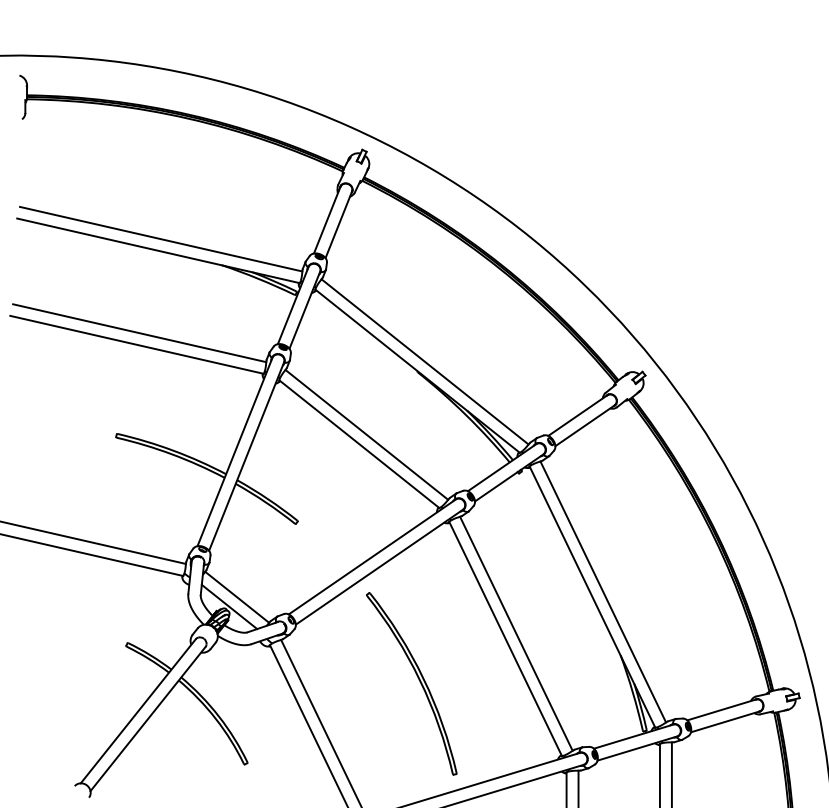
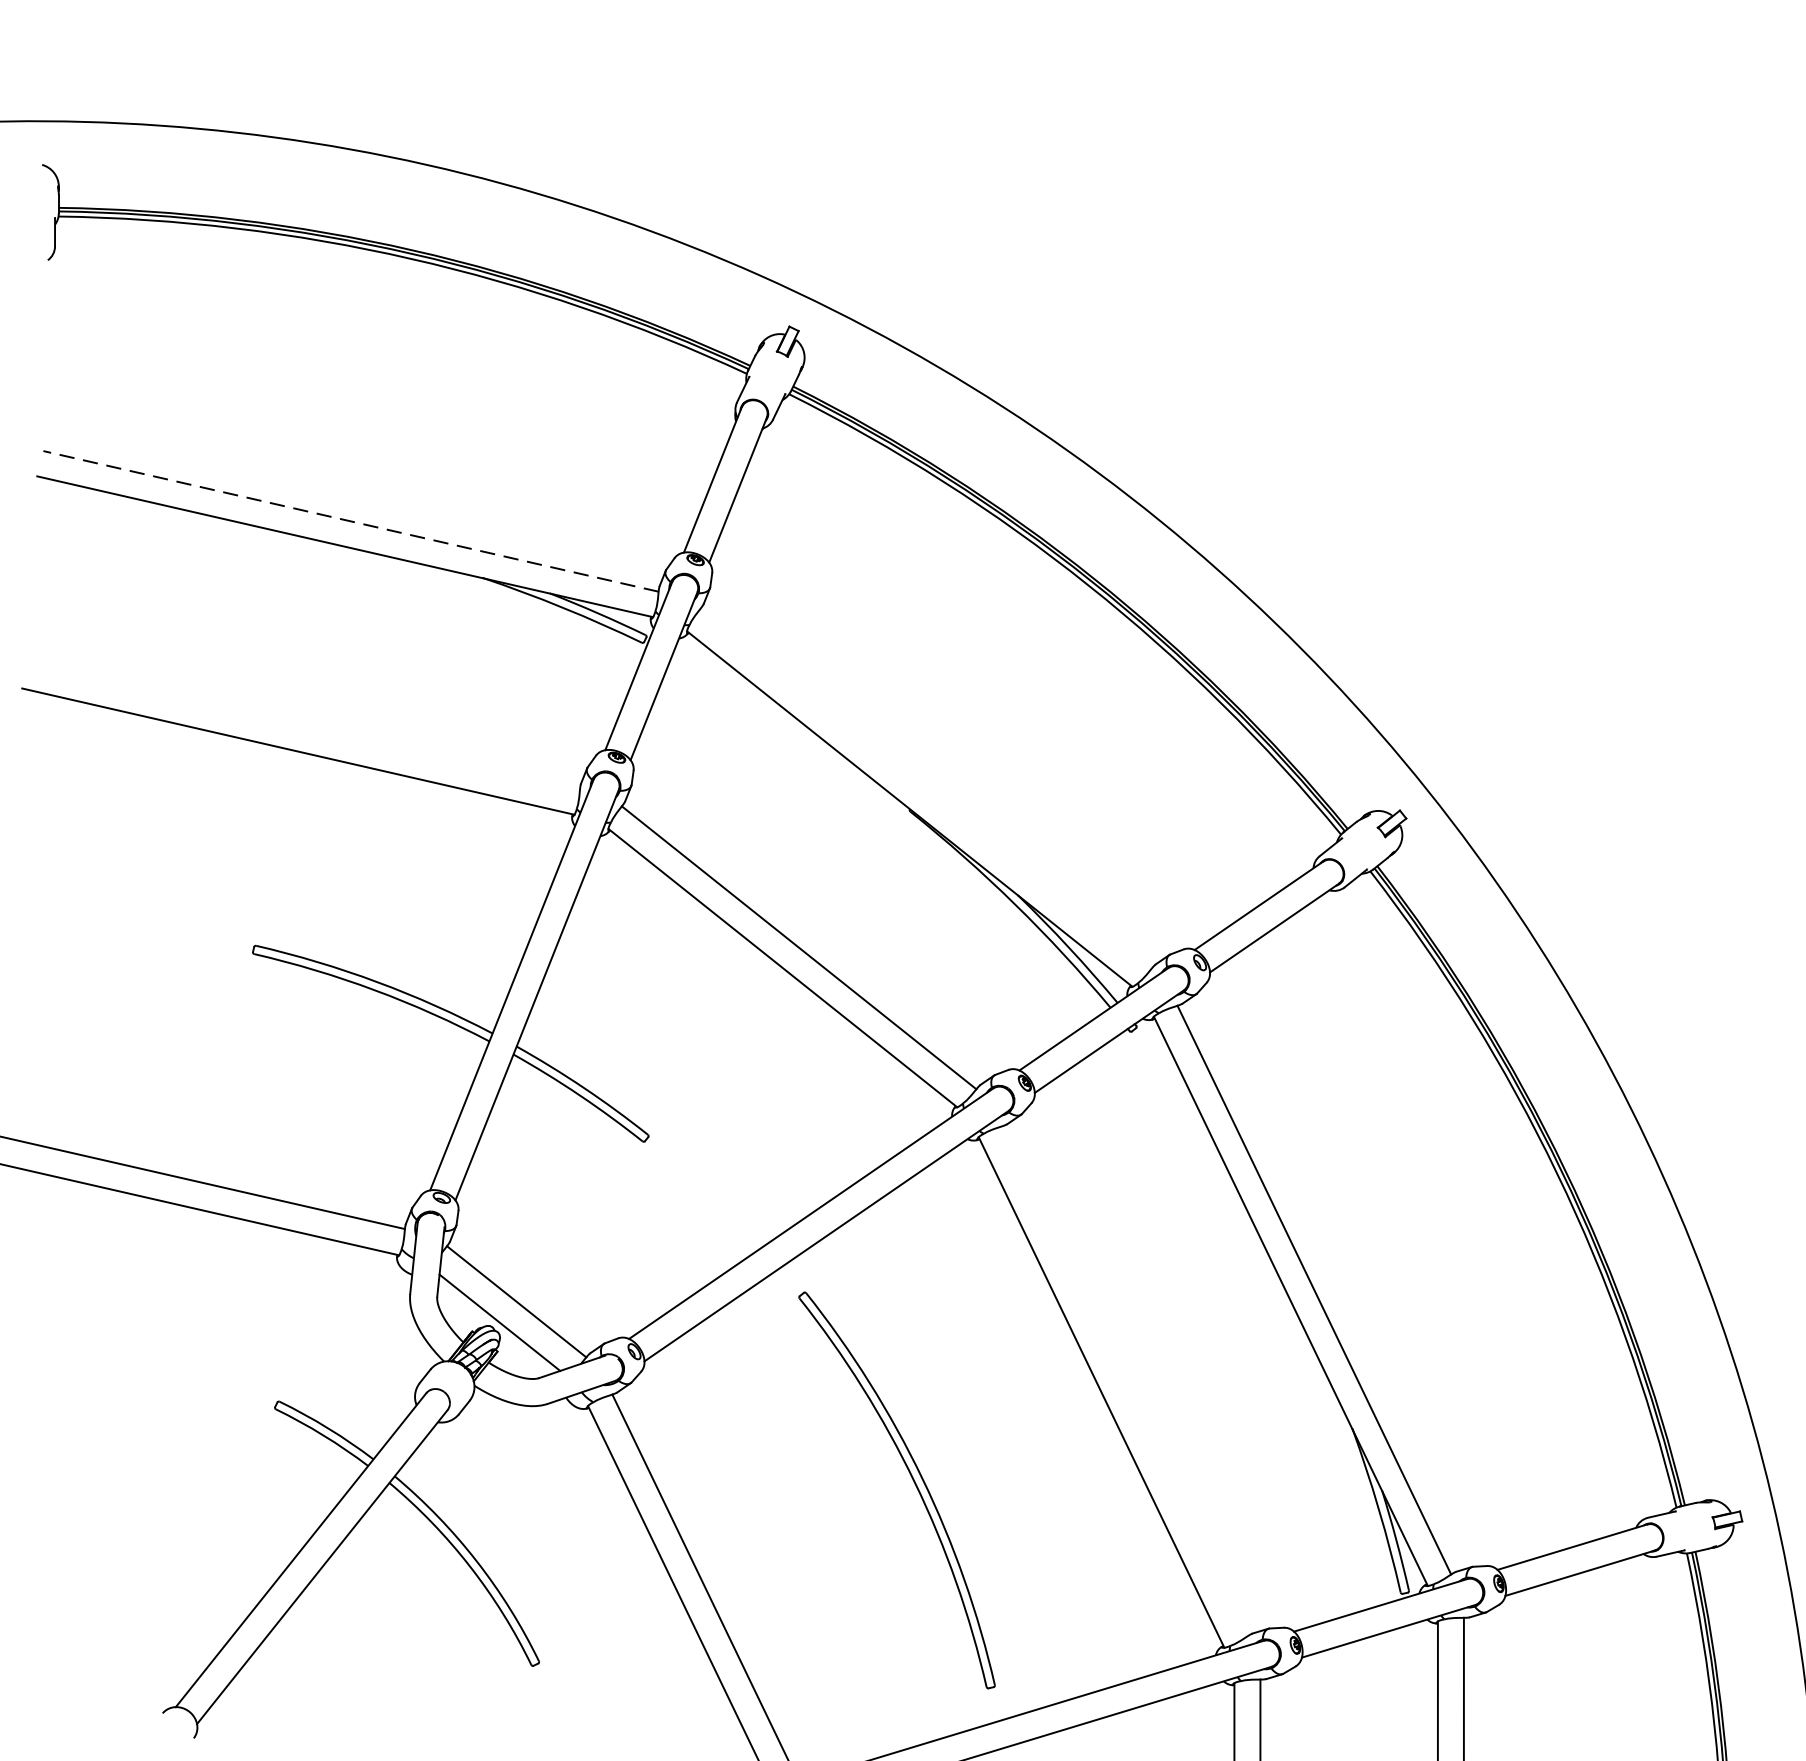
line: (161, 239) -> (351, 522), solid -> dashed
line: (139, 333) -> (303, 726), removed
line: (424, 361) -> (924, 787), removed
line: (516, 633) -> (1125, 1380), removed

